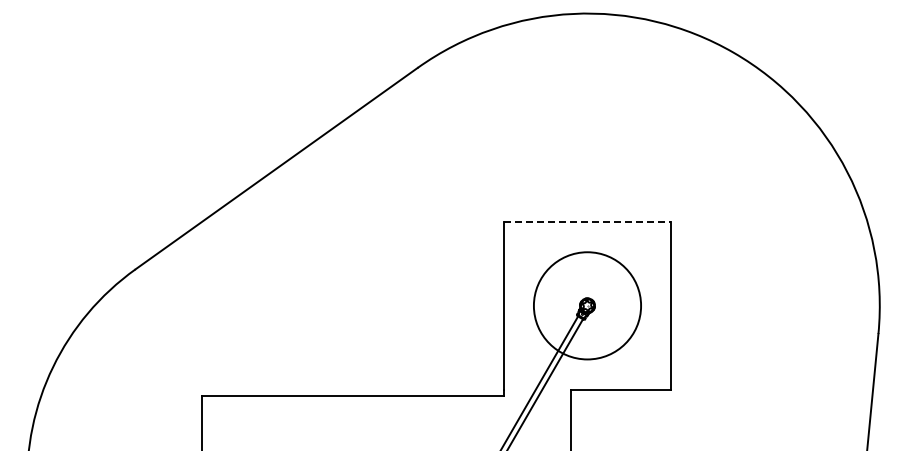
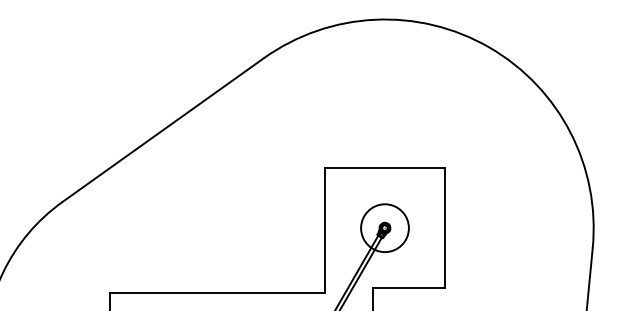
line: (587, 222) -> (384, 168), dashed -> solid
circle: (587, 305) -> (384, 227), size x0.62

